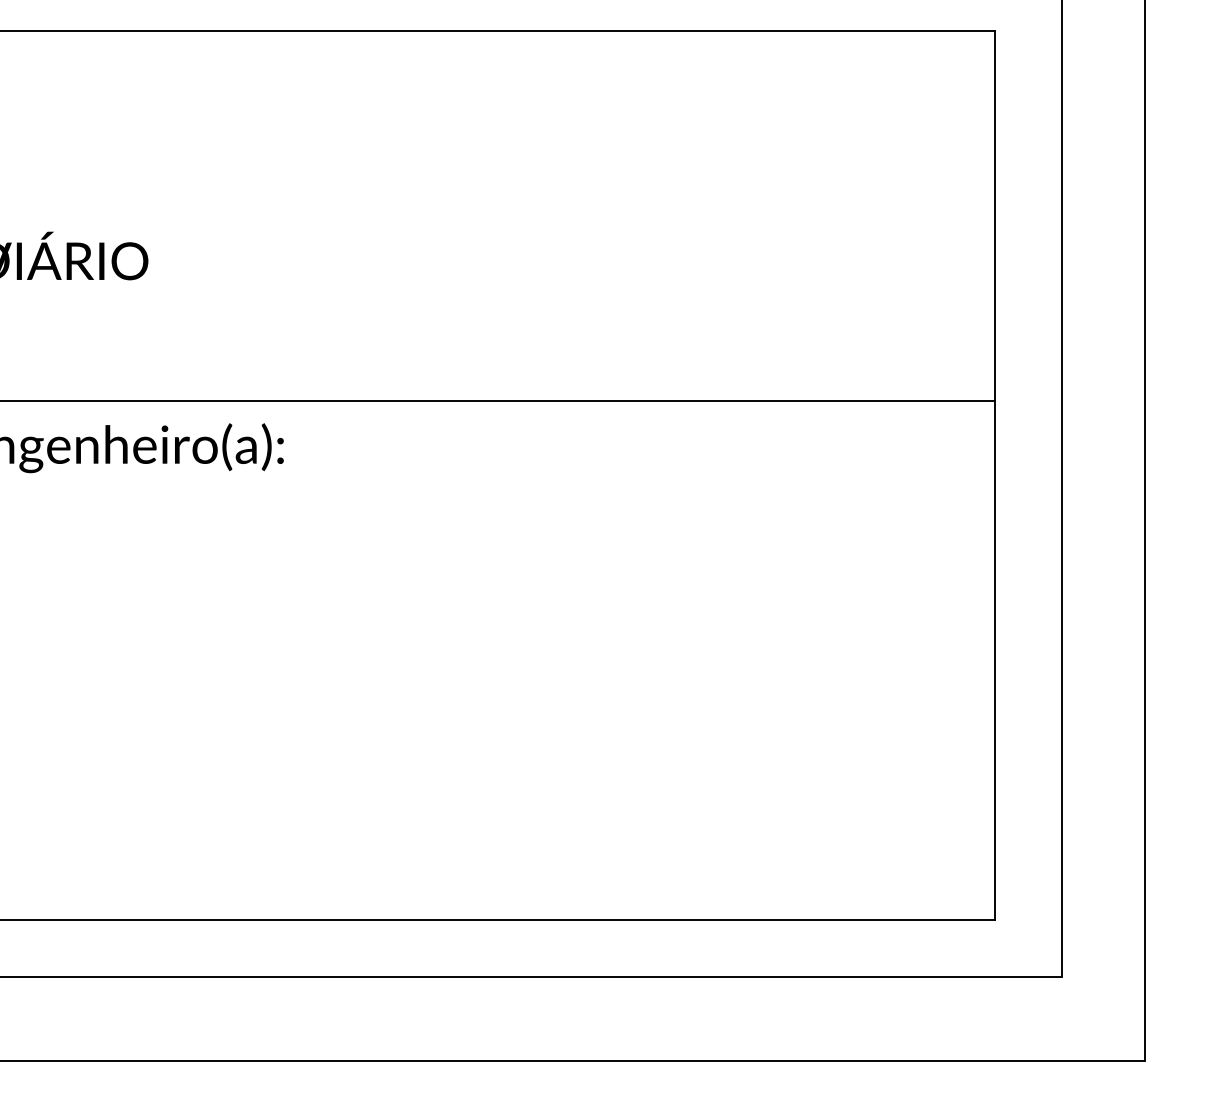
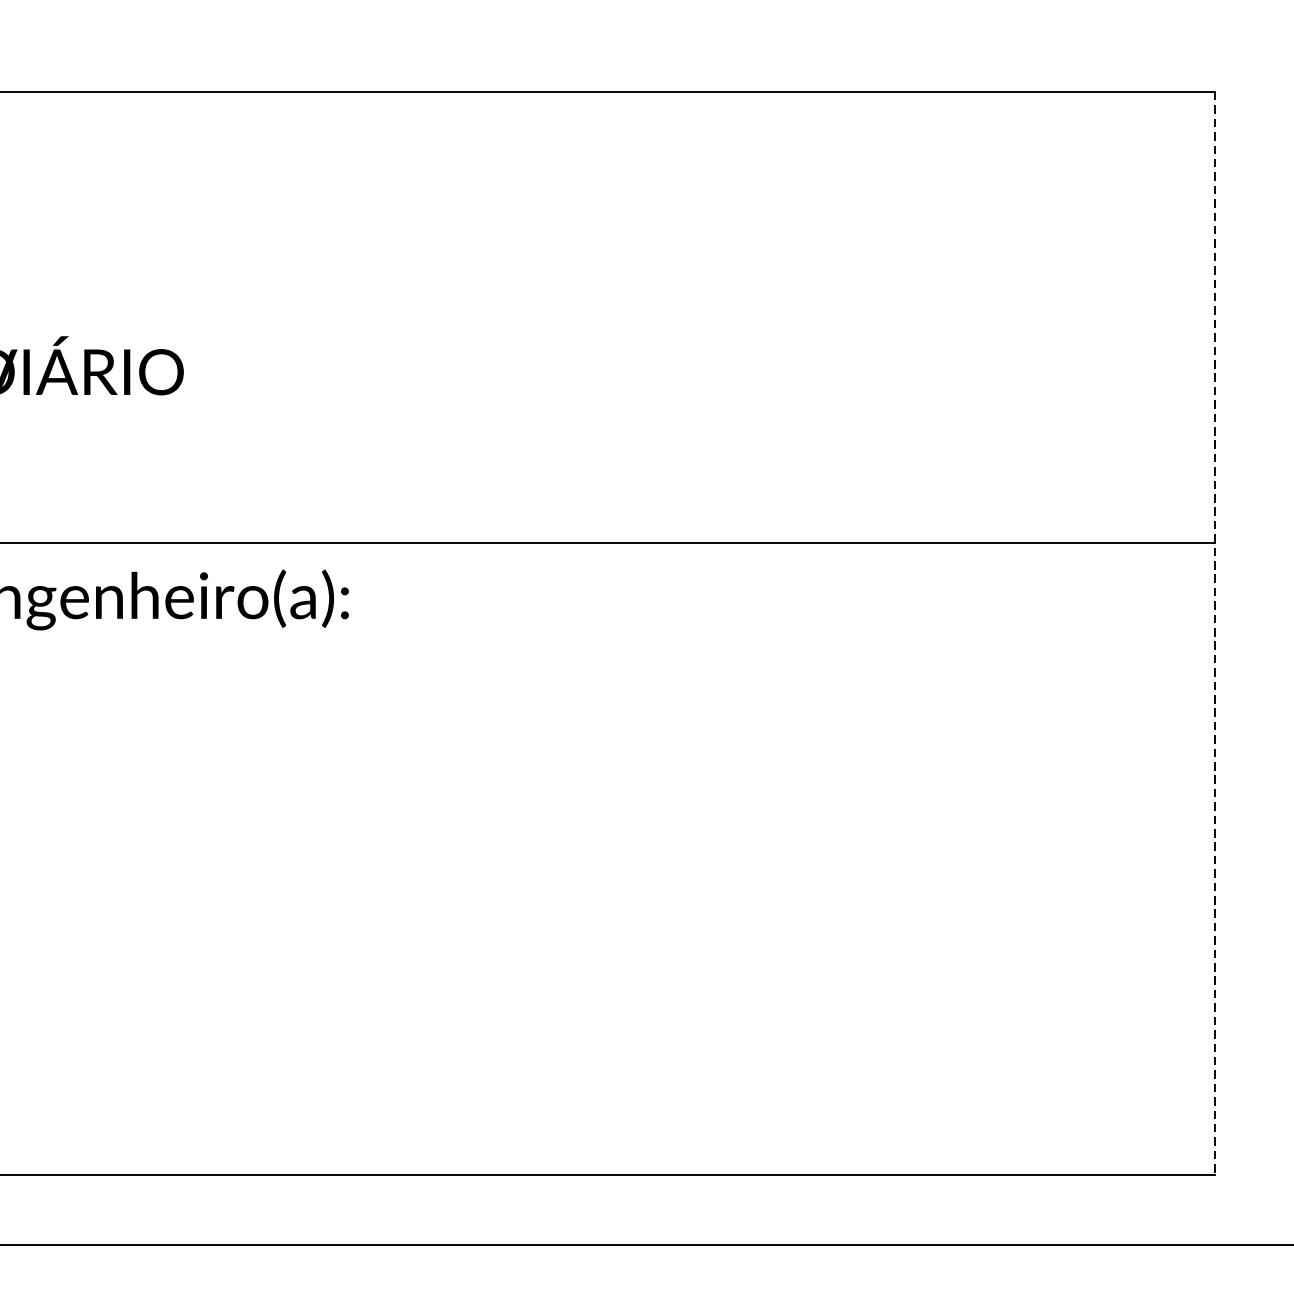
line: (994, 476) -> (1214, 634), solid -> dashed

